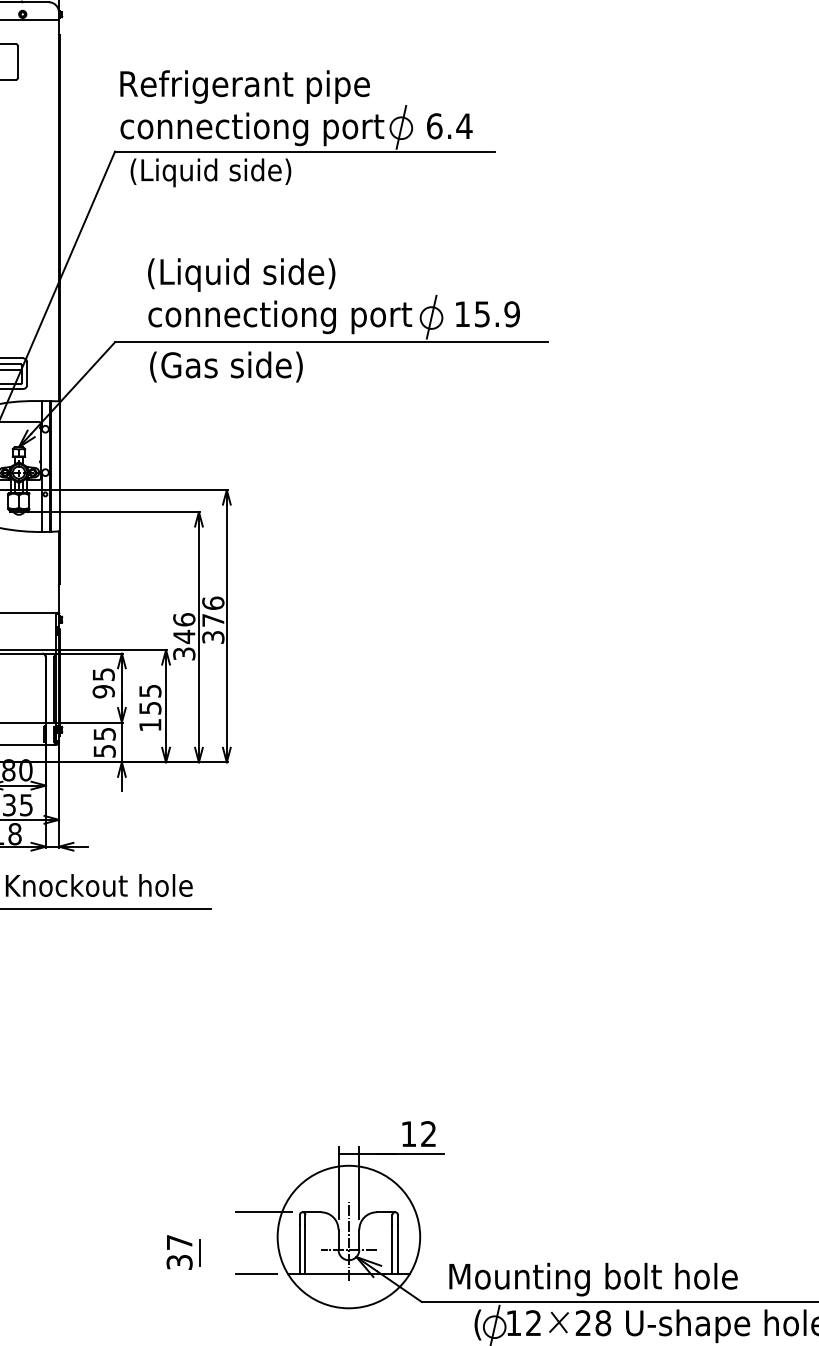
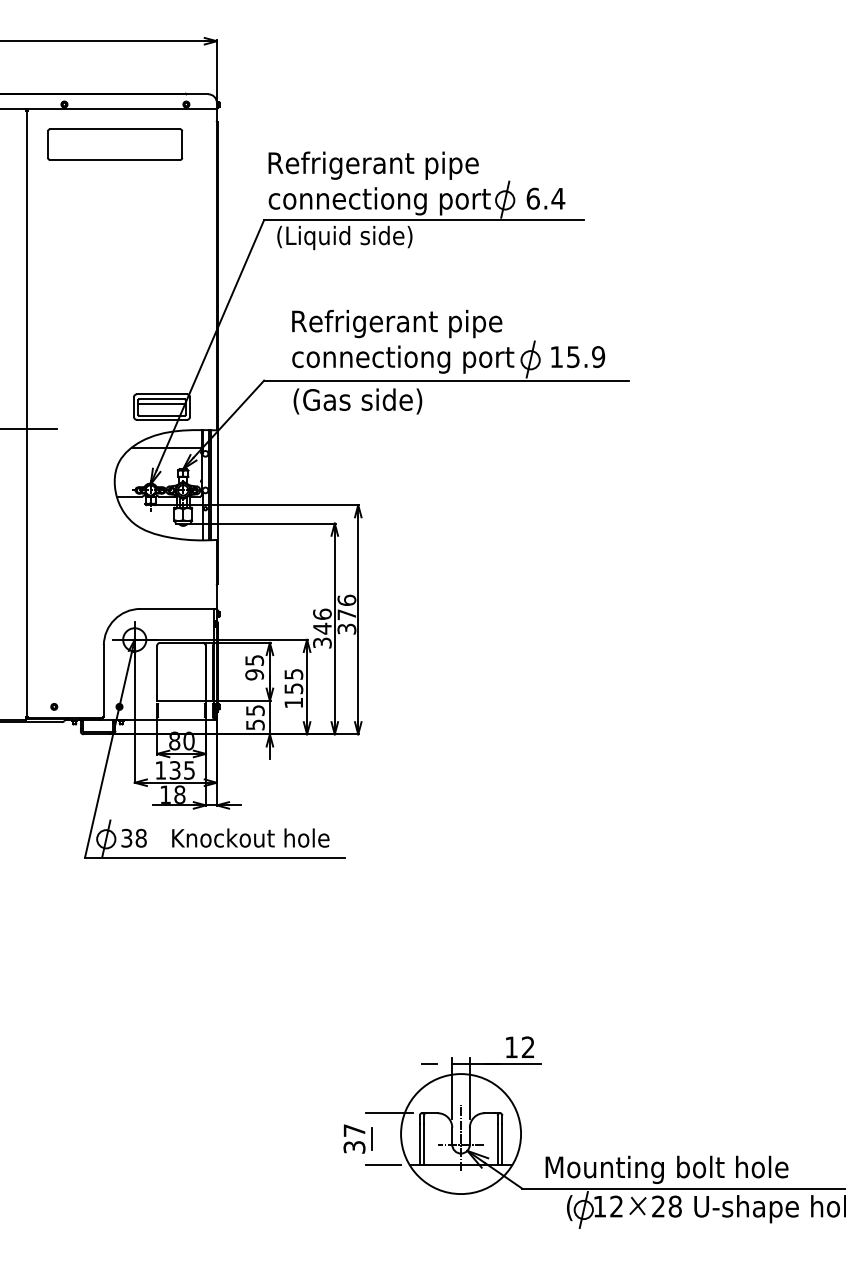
text: (272, 274) -> (396, 323), (Liquid side) -> Refrigerant pipe
line: (311, 1153) -> (429, 1063), added
part: (183, 1251) -> (357, 1138), moved

